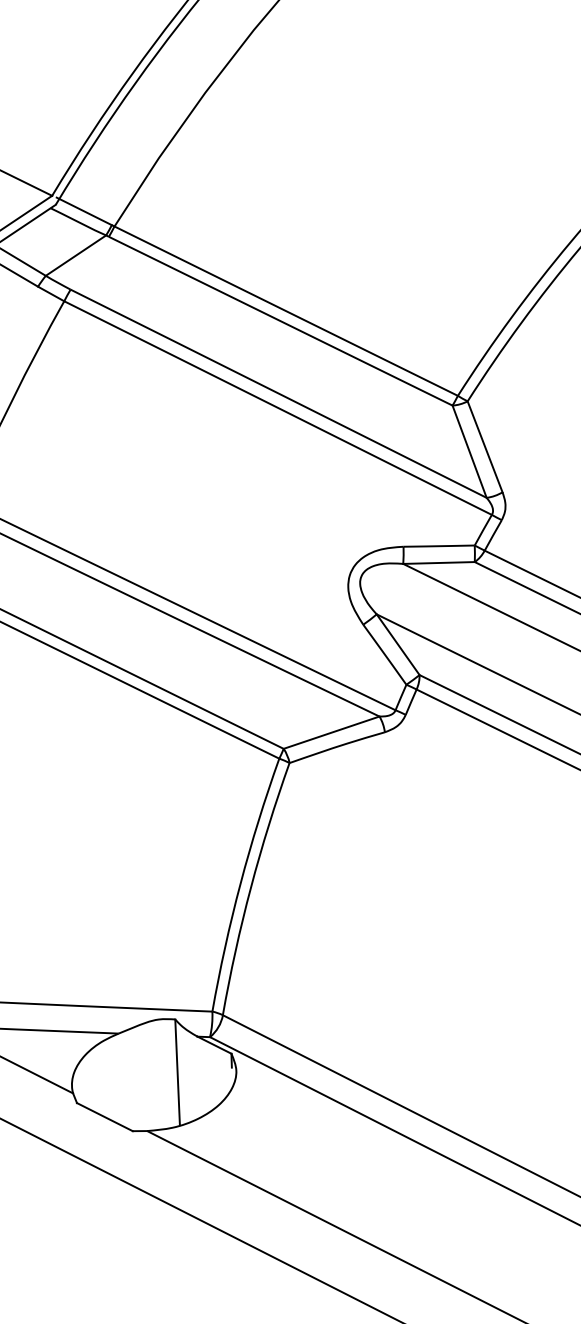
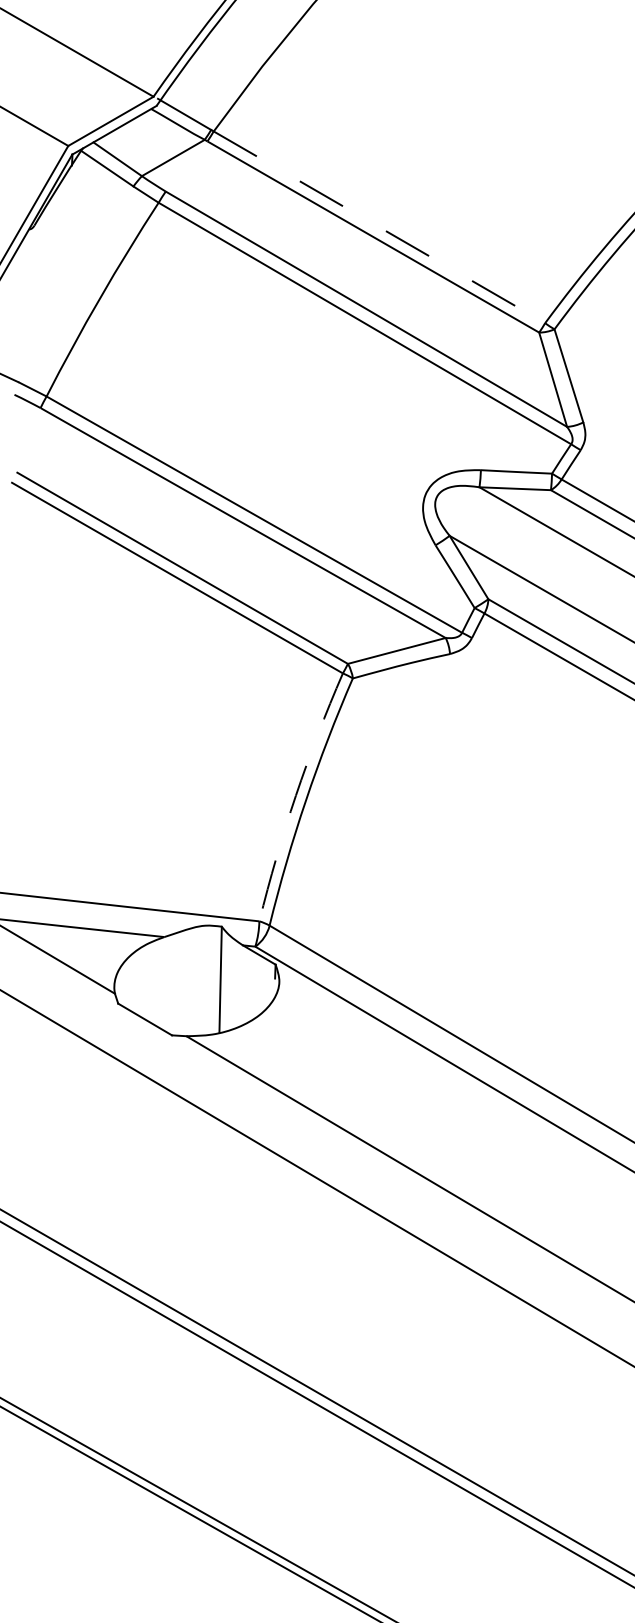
line: (286, 311) -> (379, 227), solid -> dashed
arc: (240, 883) -> (295, 795), solid -> dashed

